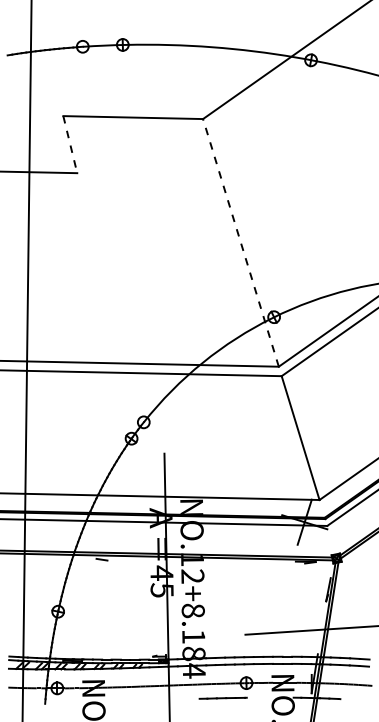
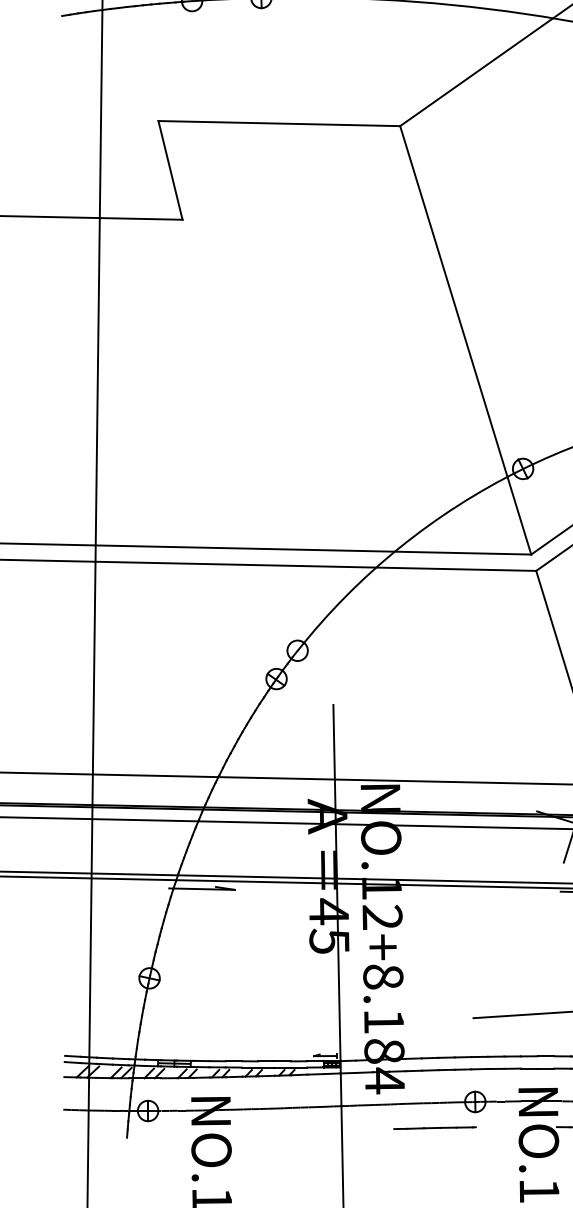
line: (70, 145) -> (170, 171), dashed -> solid
line: (240, 242) -> (464, 339), dashed -> solid
line: (88, 559) -> (201, 888), added

